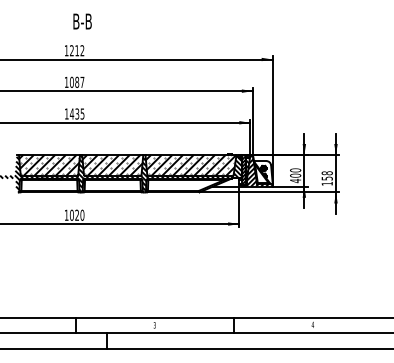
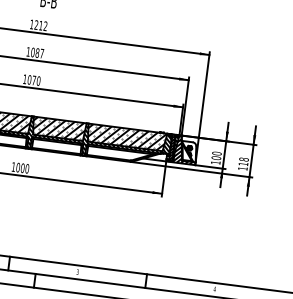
text: (76, 113) -> (33, 79), 1435 -> 1070
text: (326, 178) -> (242, 164), 158 -> 118
text: (295, 180) -> (215, 162), 400 -> 100
text: (77, 214) -> (23, 167), 1020 -> 1000

